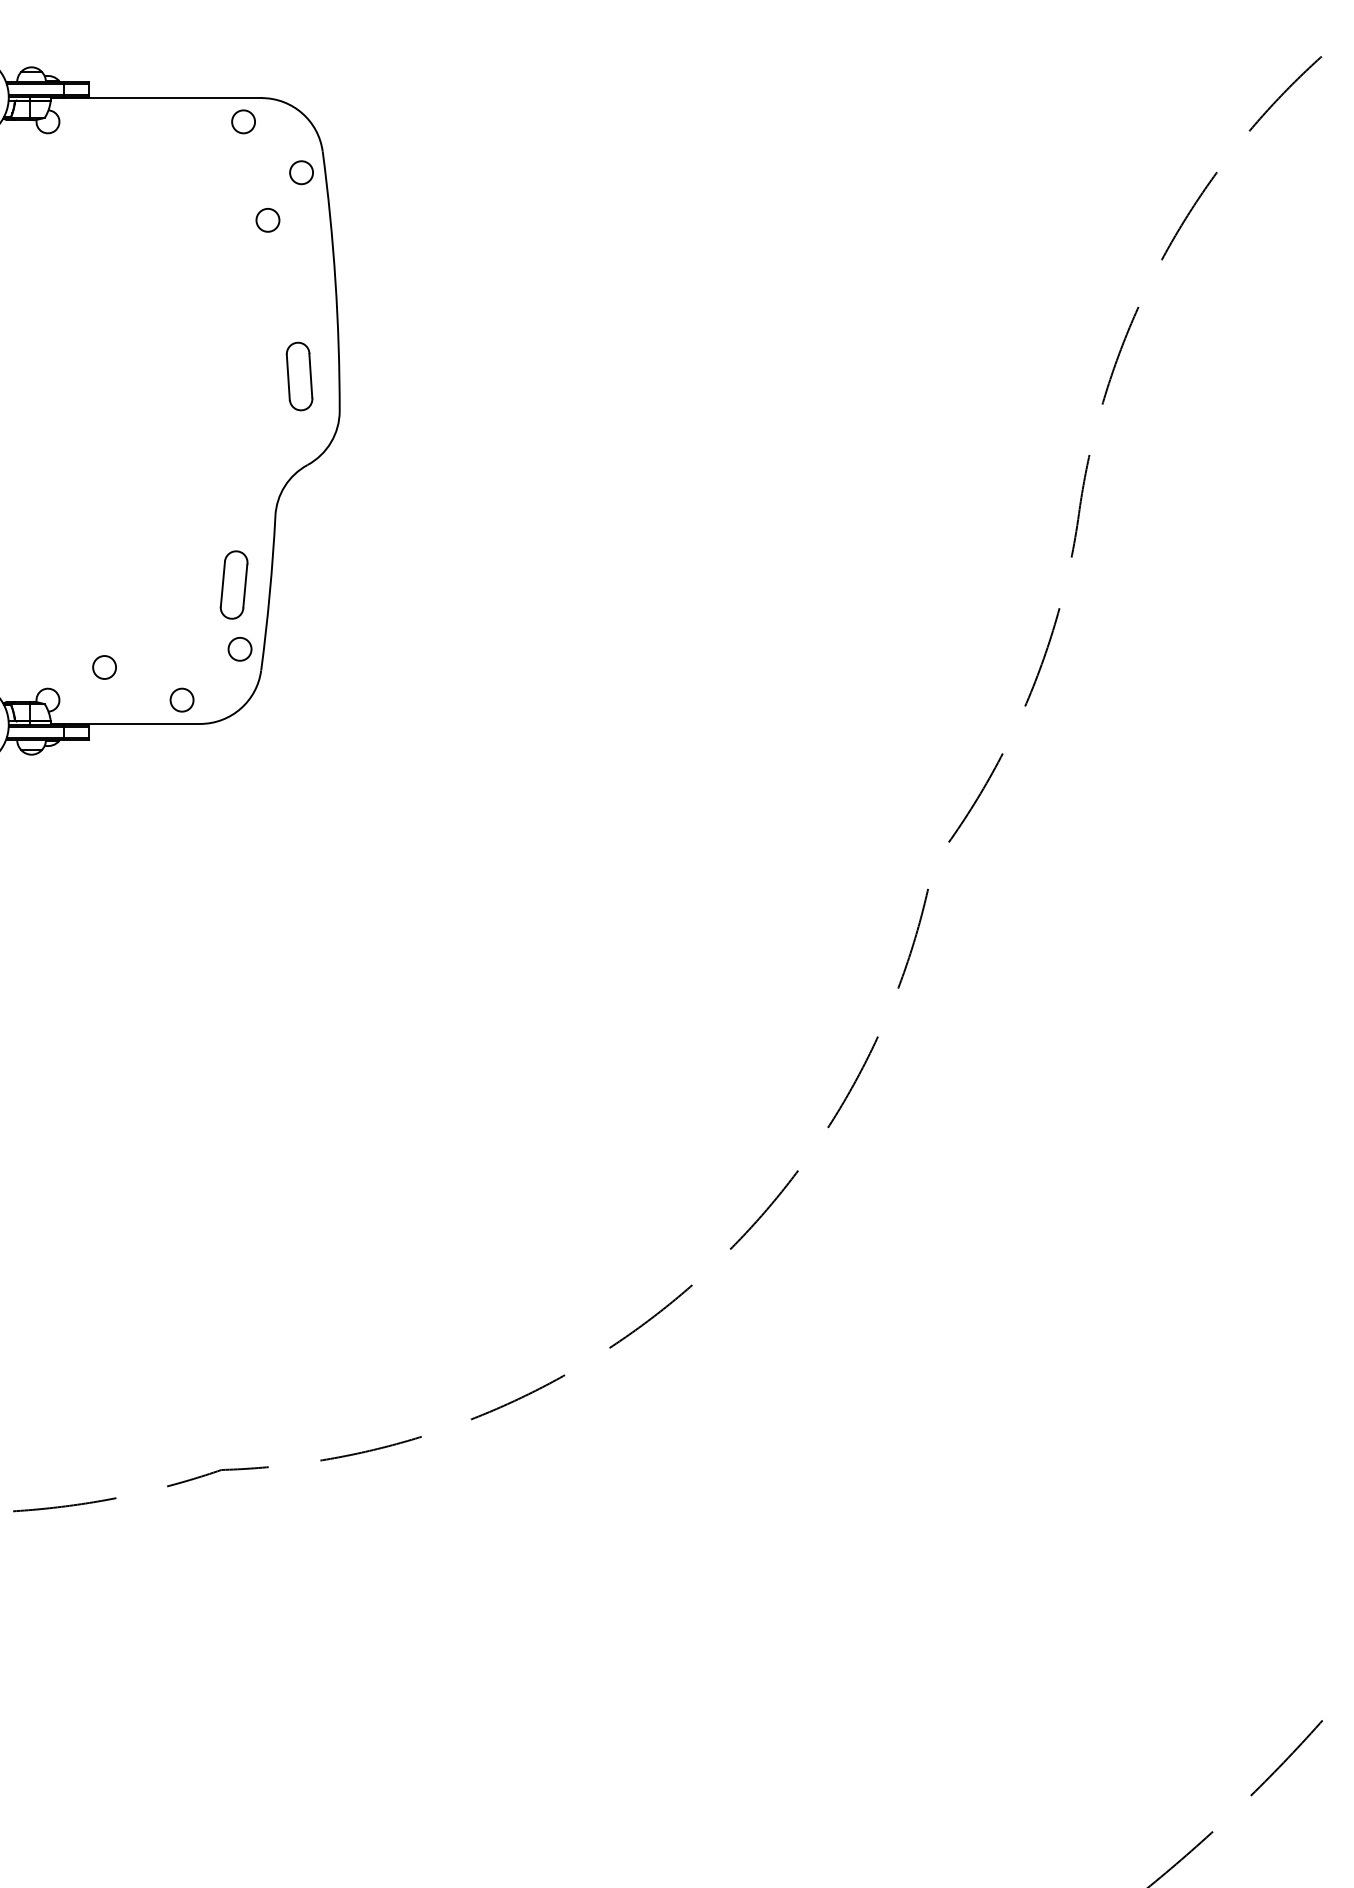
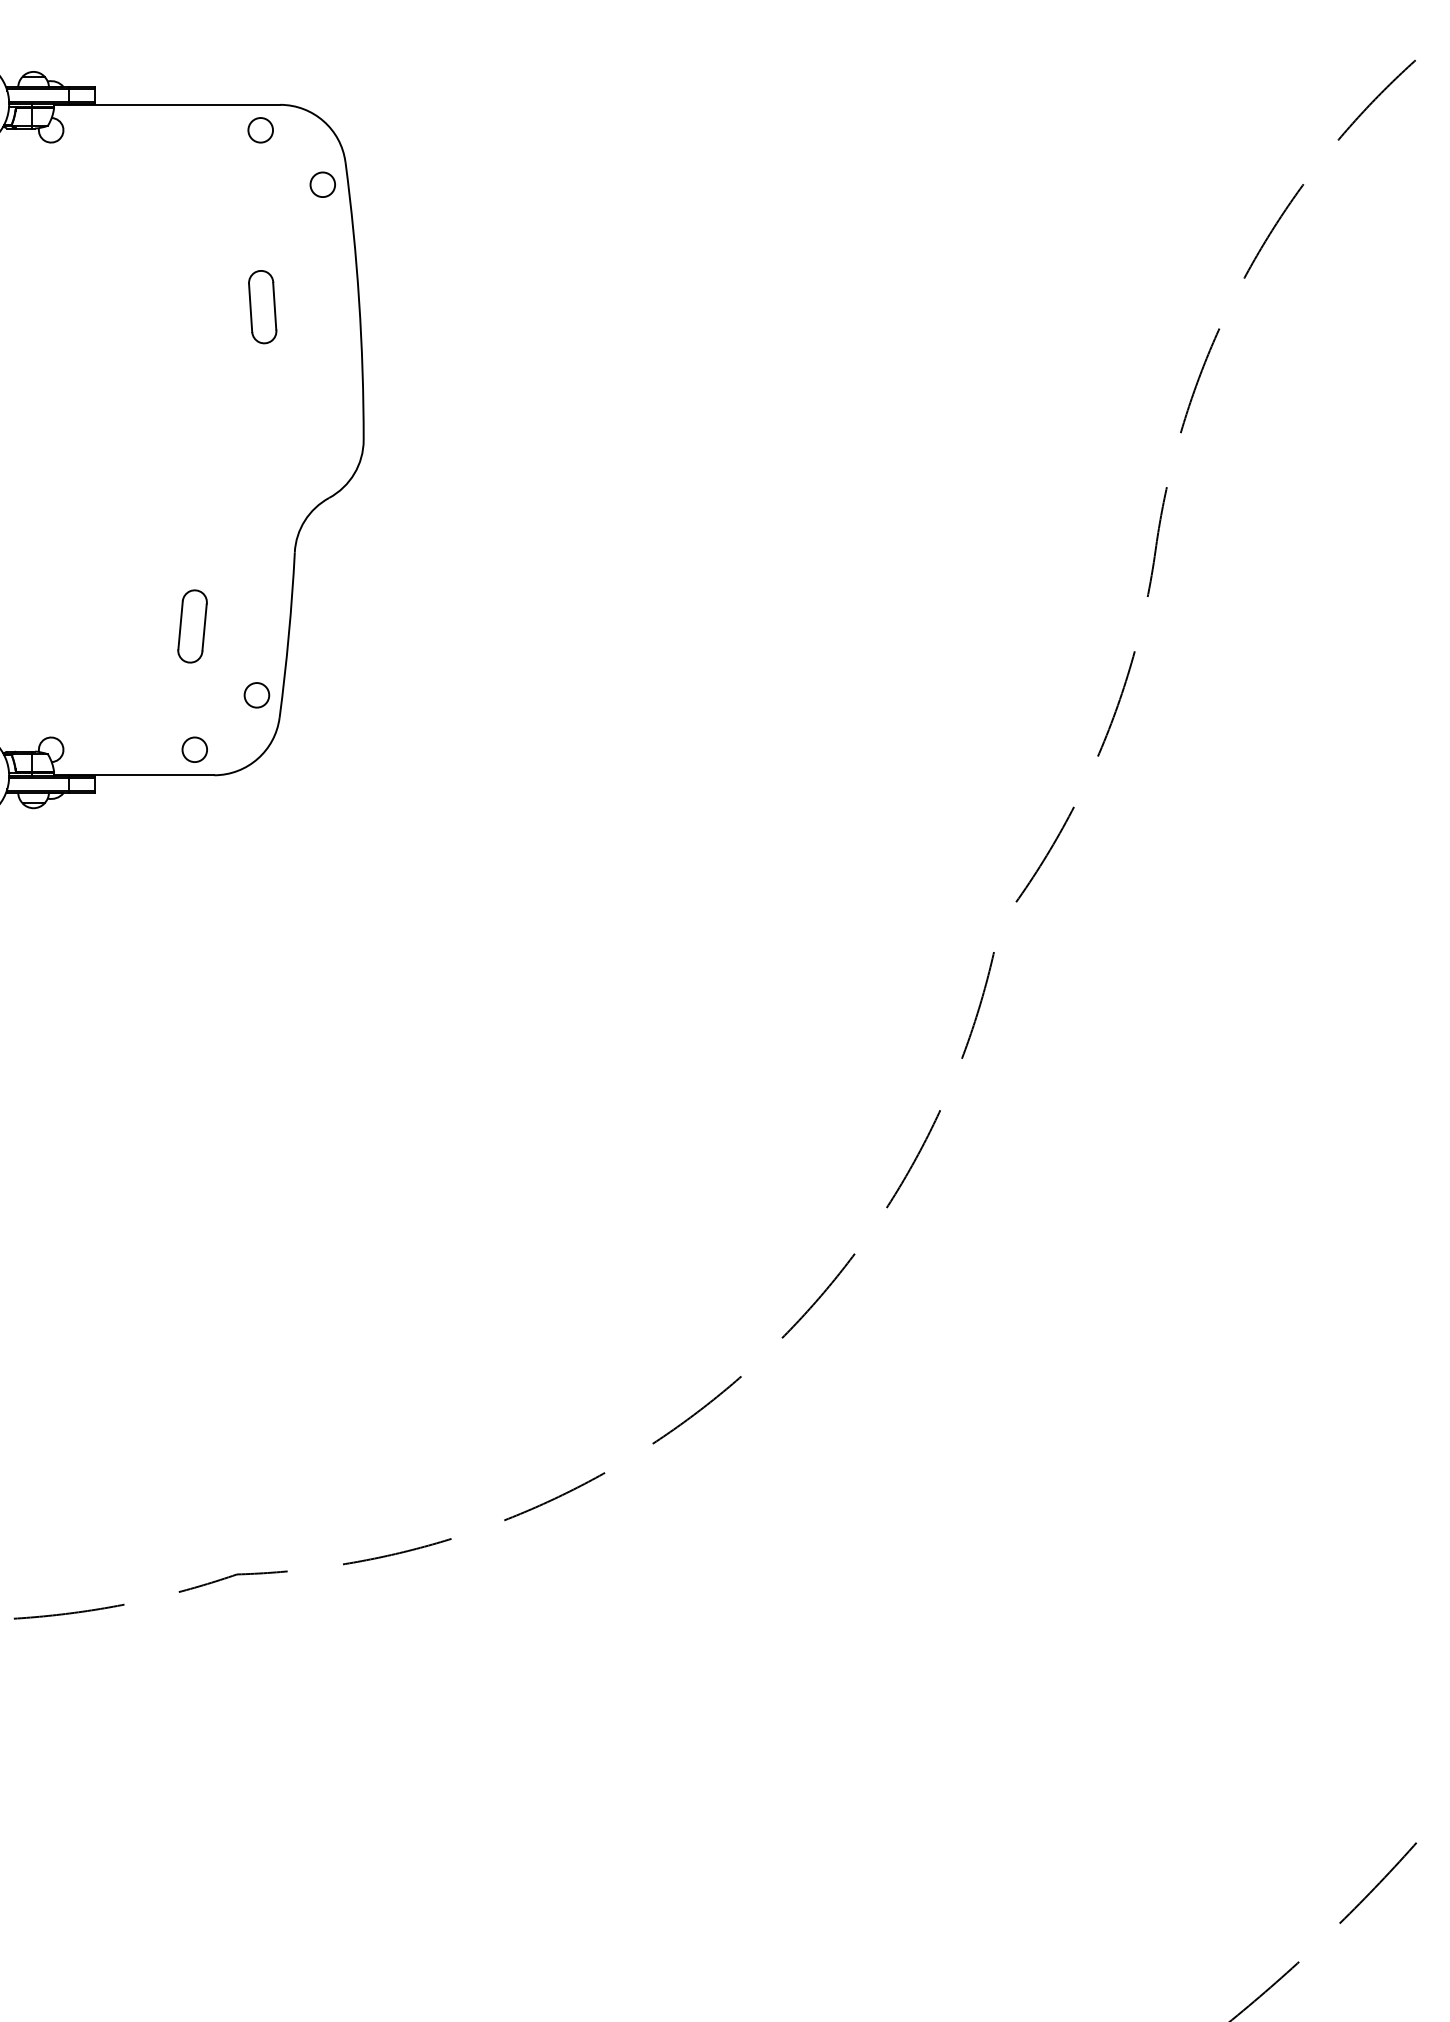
circle: (267, 220) -> (286, 235), removed
part: (299, 376) -> (262, 307), moved
part: (234, 585) -> (192, 626), moved
circle: (104, 667) -> (111, 714), removed

